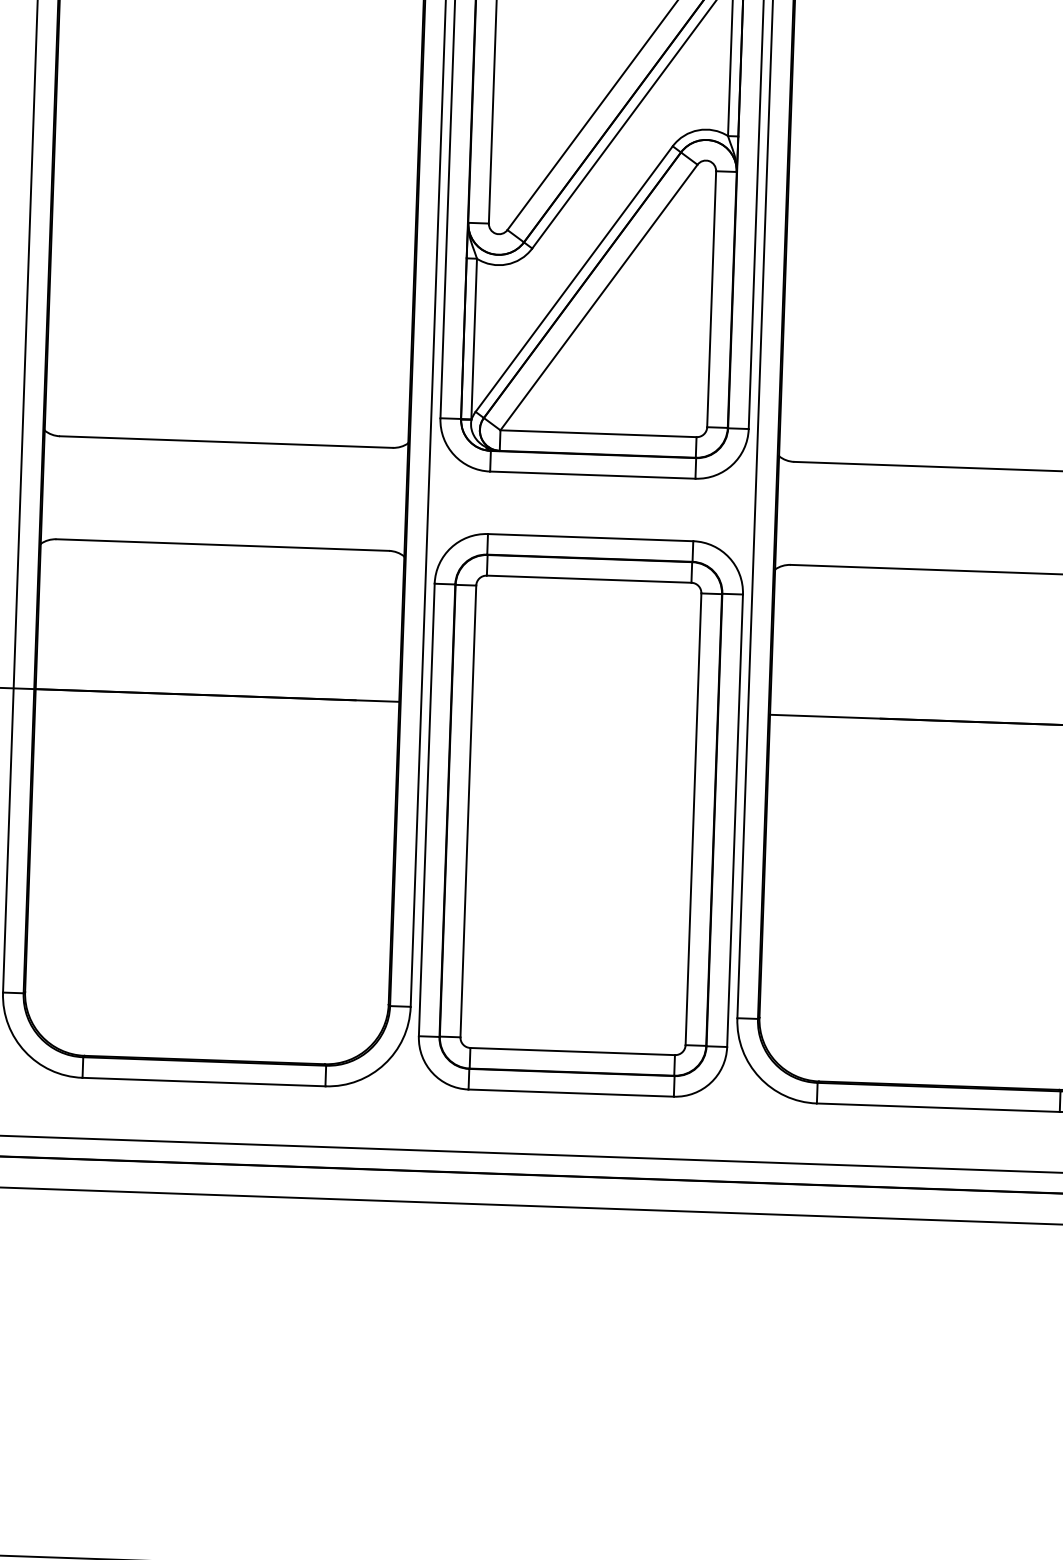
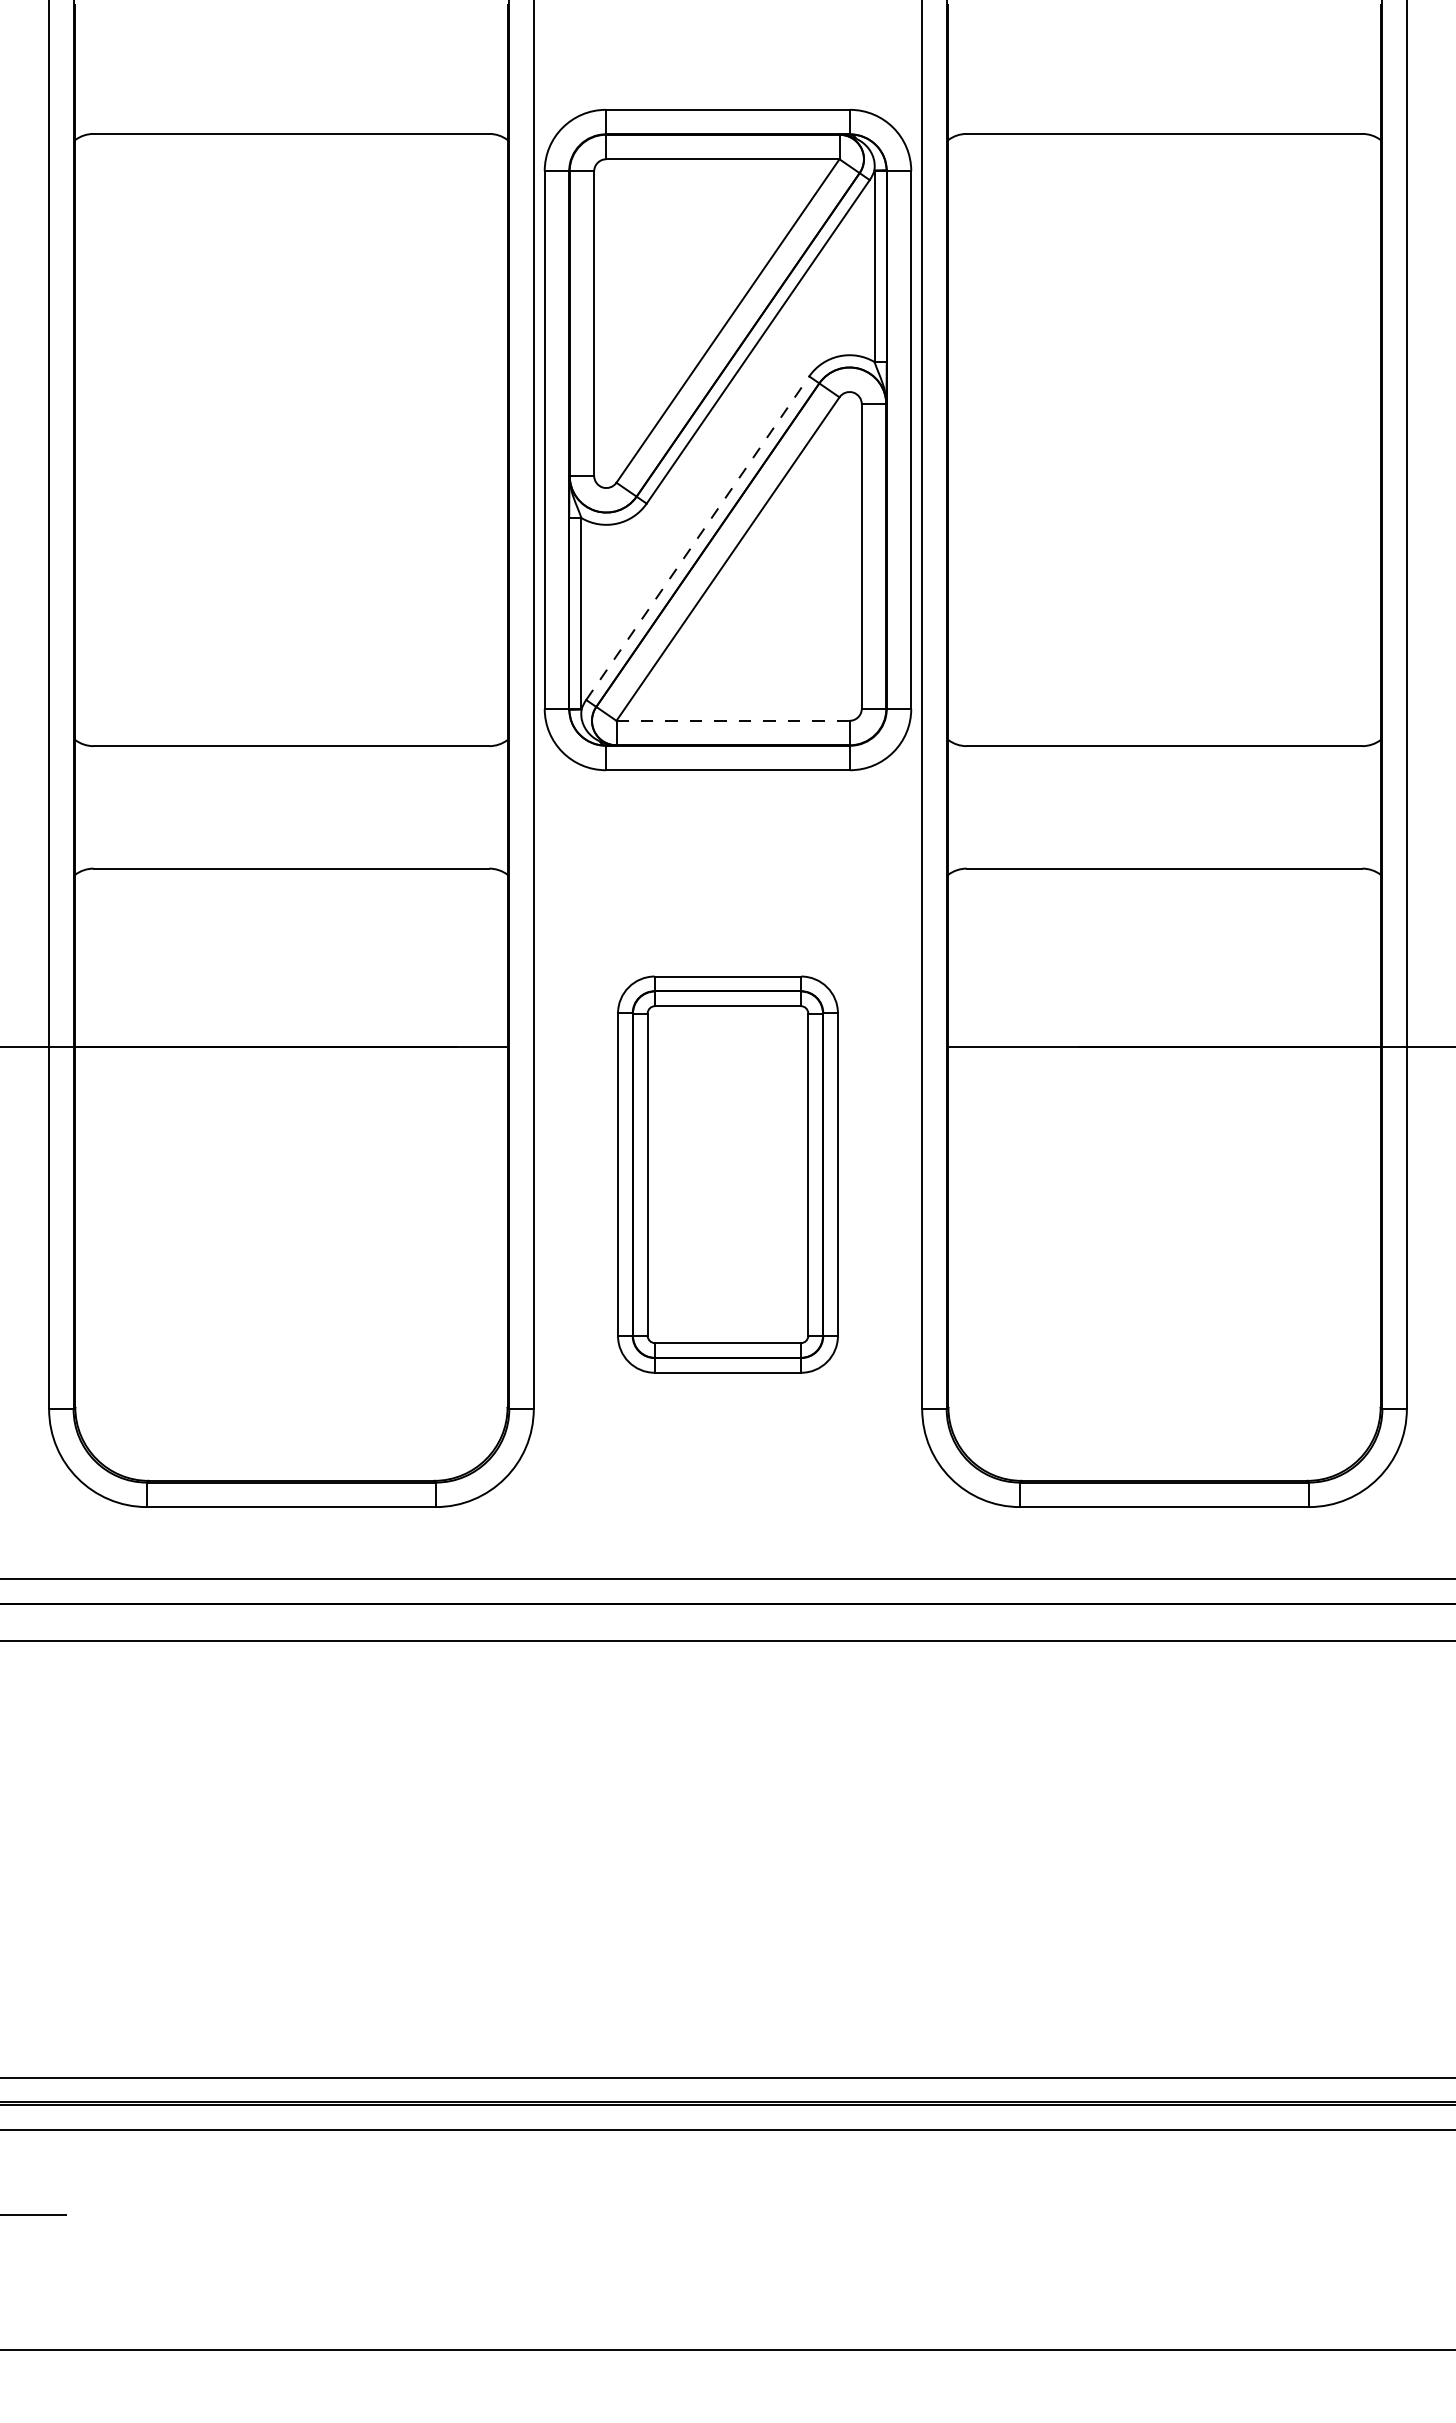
line: (574, 278) -> (698, 537), solid -> dashed
line: (598, 433) -> (733, 720), solid -> dashed
part: (580, 815) -> (727, 1174), size x0.6

